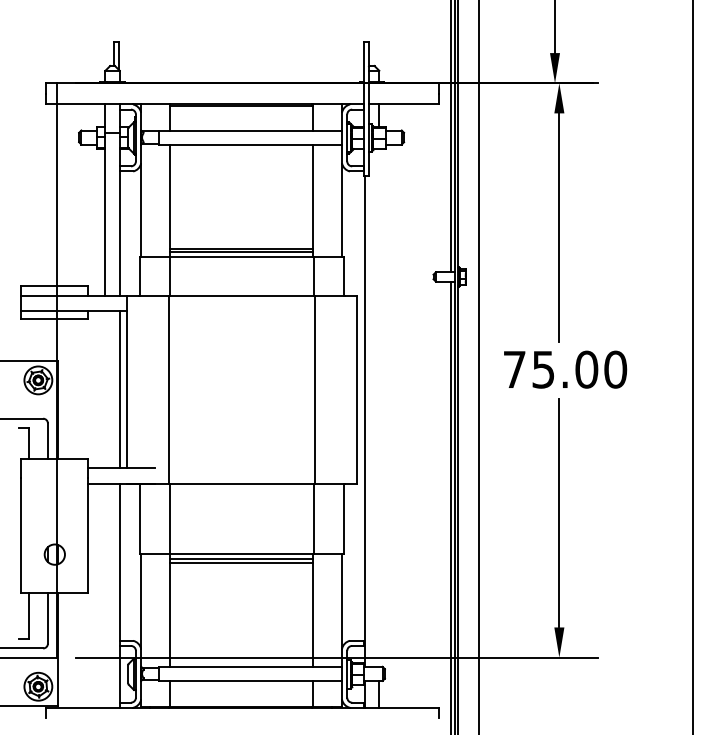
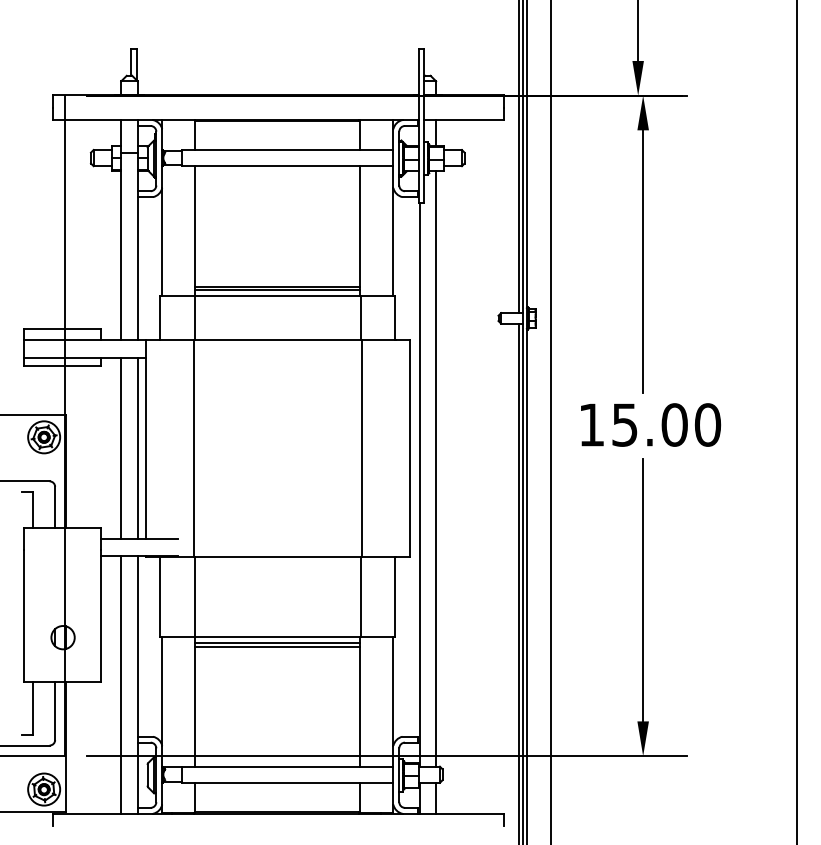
text: (514, 369) -> (591, 424), 75.00 -> 15.00
line: (105, 389) -> (121, 447), added
line: (379, 407) -> (436, 468), added
line: (105, 595) -> (121, 684), added

